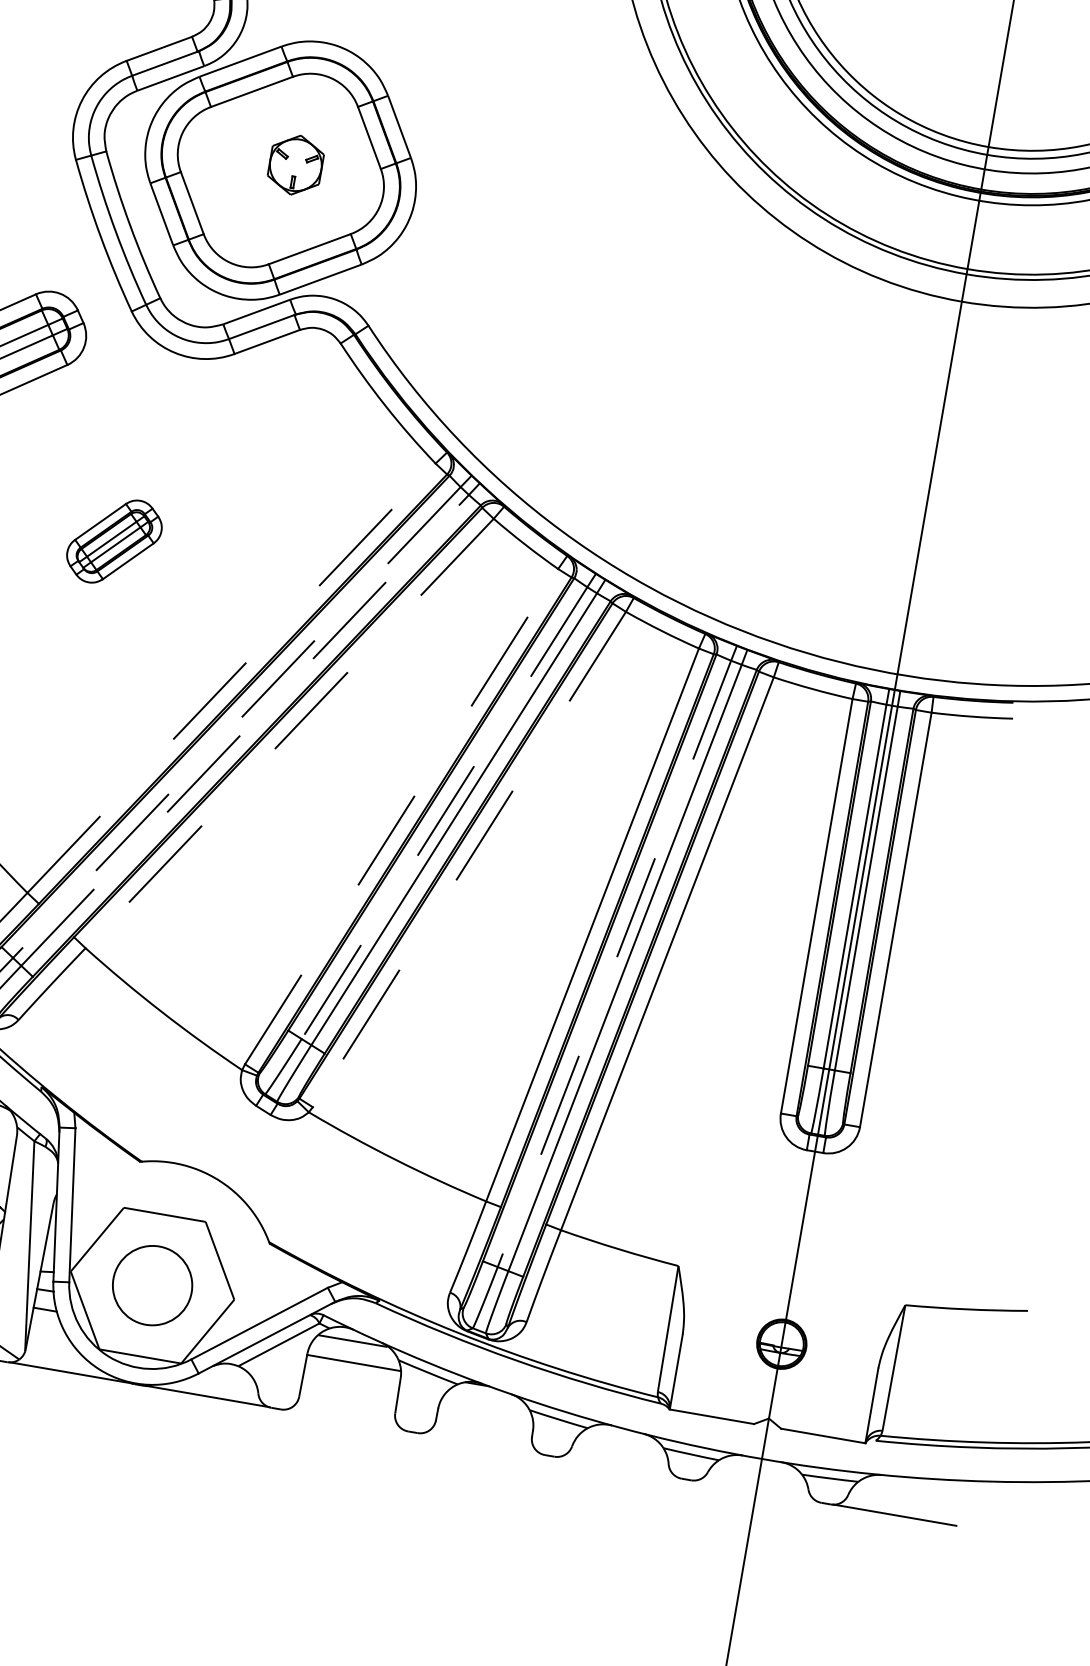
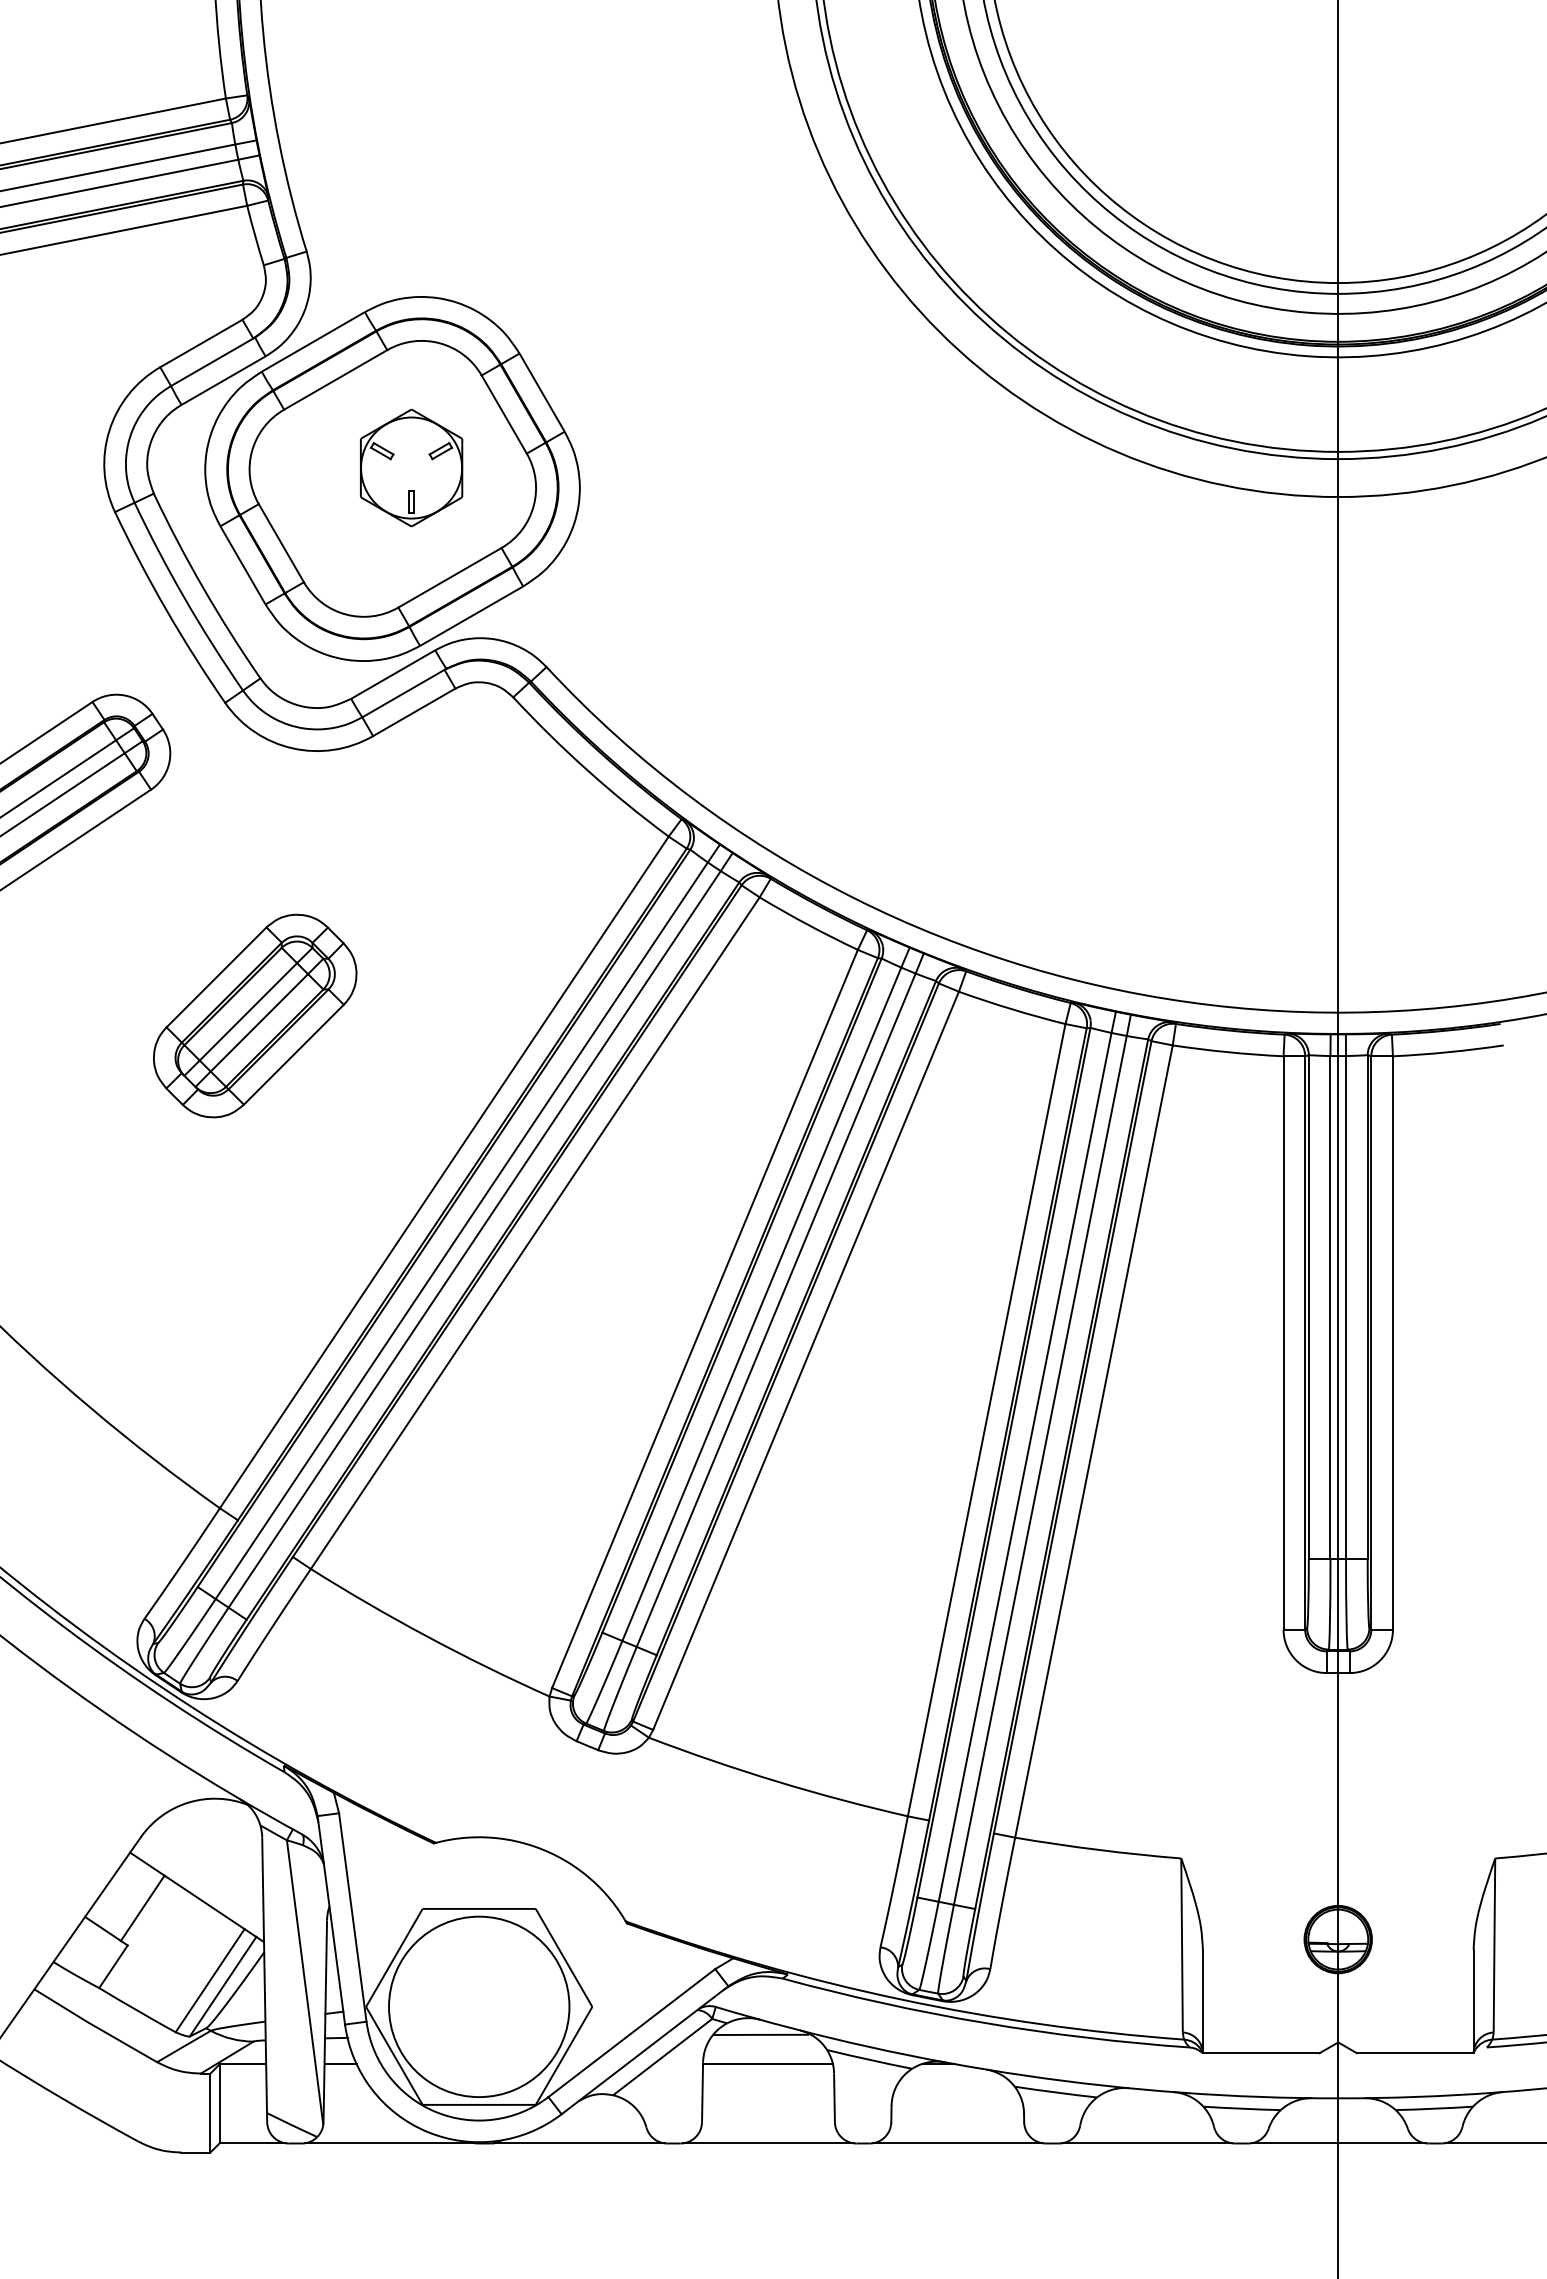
part: (295, 165) -> (411, 468), size x1.43
part: (114, 541) -> (255, 1015), size x1.67
line: (231, 678) -> (444, 1172), dashed -> solid
line: (236, 722) -> (461, 1230), dashed -> solid
line: (244, 730) -> (474, 1239), dashed -> solid
line: (289, 733) -> (535, 1233), dashed -> solid
line: (444, 813) -> (761, 1304), dashed -> solid
line: (402, 816) -> (705, 1318), dashed -> solid
line: (468, 859) -> (805, 1361), dashed -> solid
line: (614, 964) -> (1025, 1467), dashed -> solid
circle: (152, 1285) -> (479, 2006), size x1.67
line: (344, 1420) -> (768, 2143), added
line: (481, 1444) -> (957, 2143), added
line: (617, 1467) -> (1146, 2143), added
line: (756, 1491) -> (1338, 2143), added

